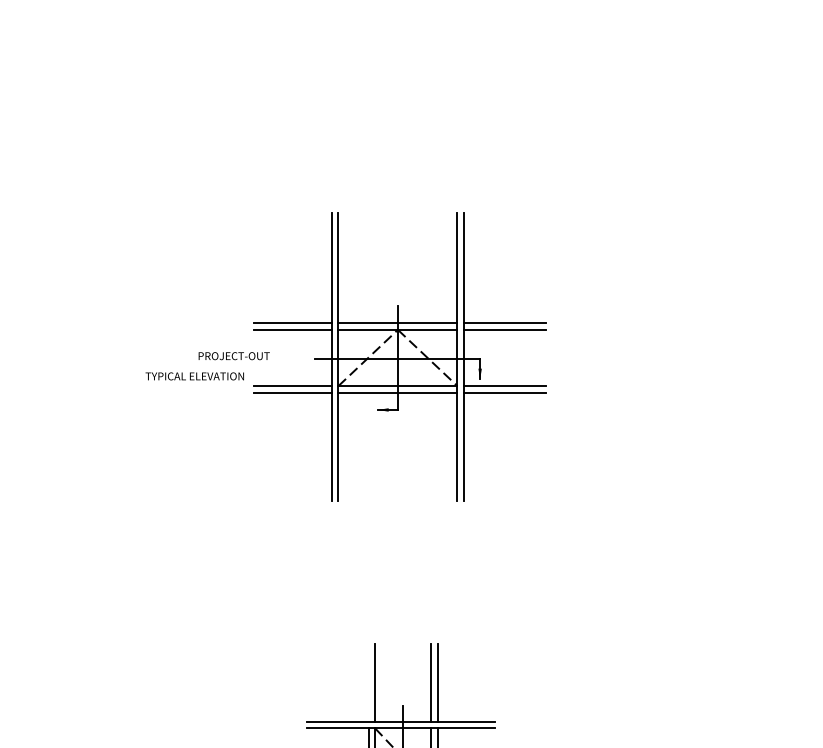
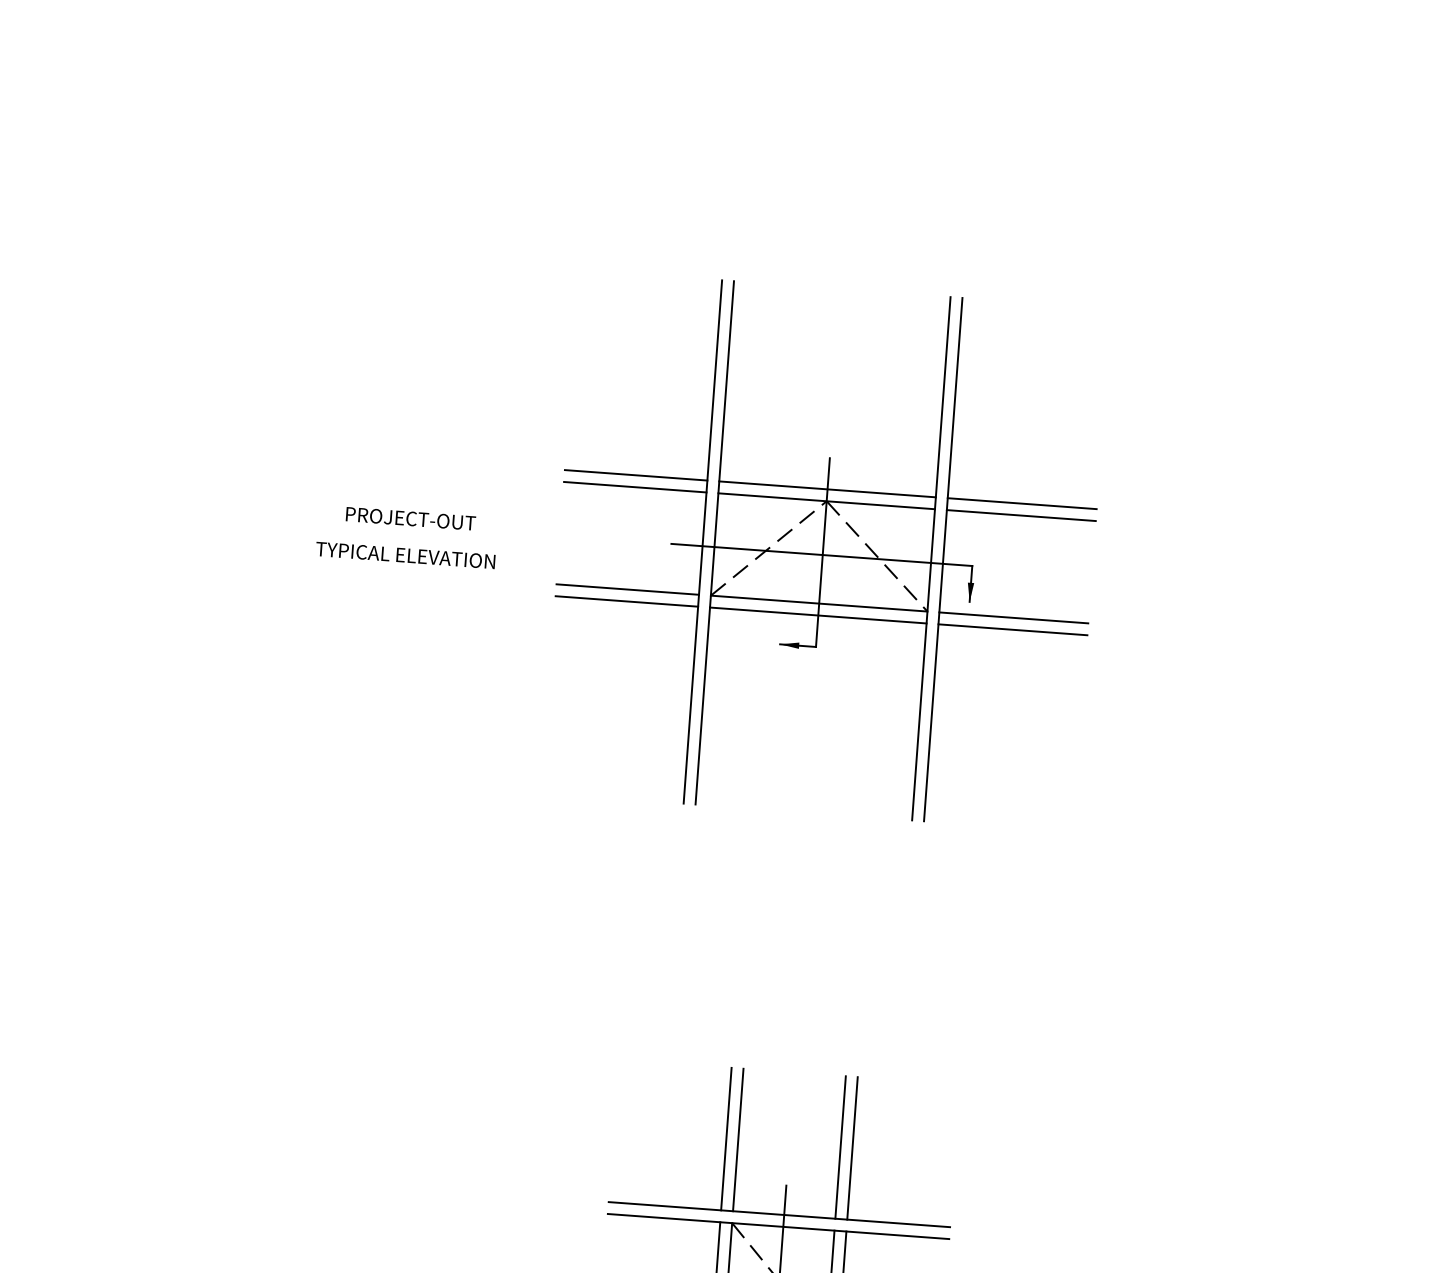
text: (233, 356) -> (409, 519), moved
text: (194, 376) -> (405, 555), moved
line: (368, 682) -> (726, 1138), added

